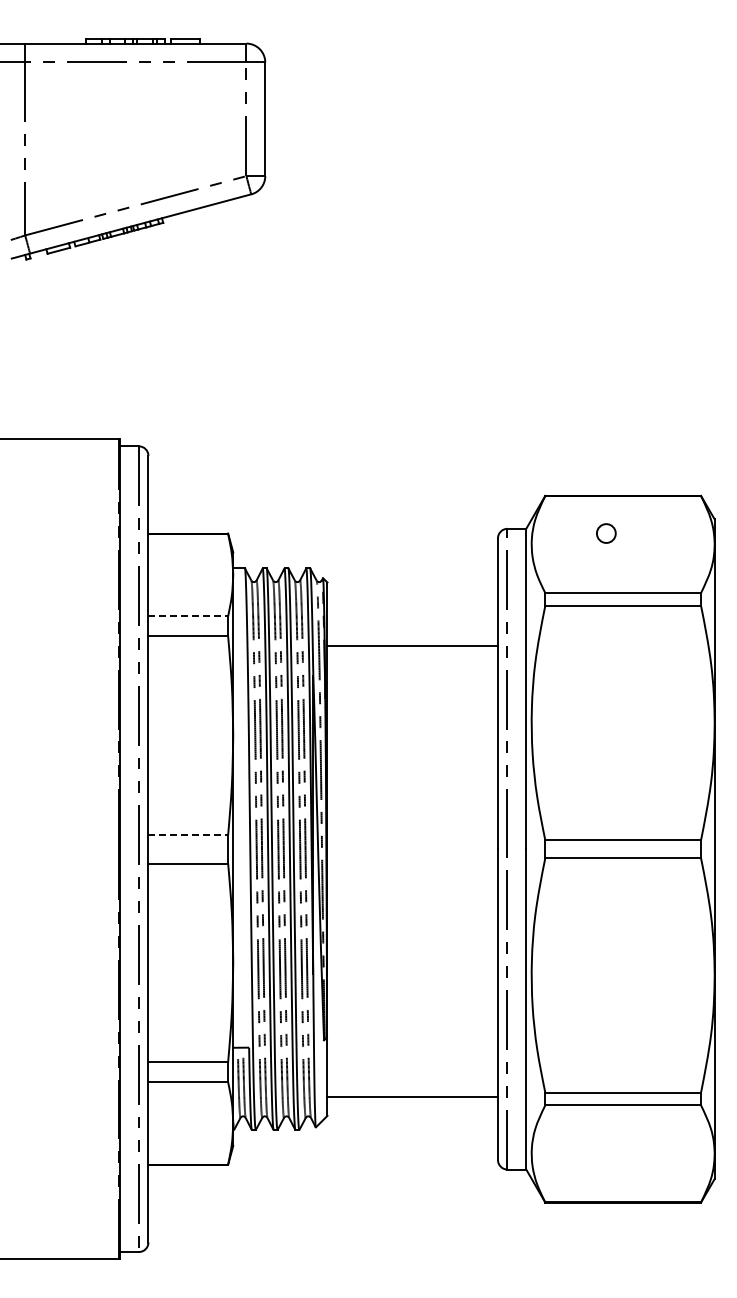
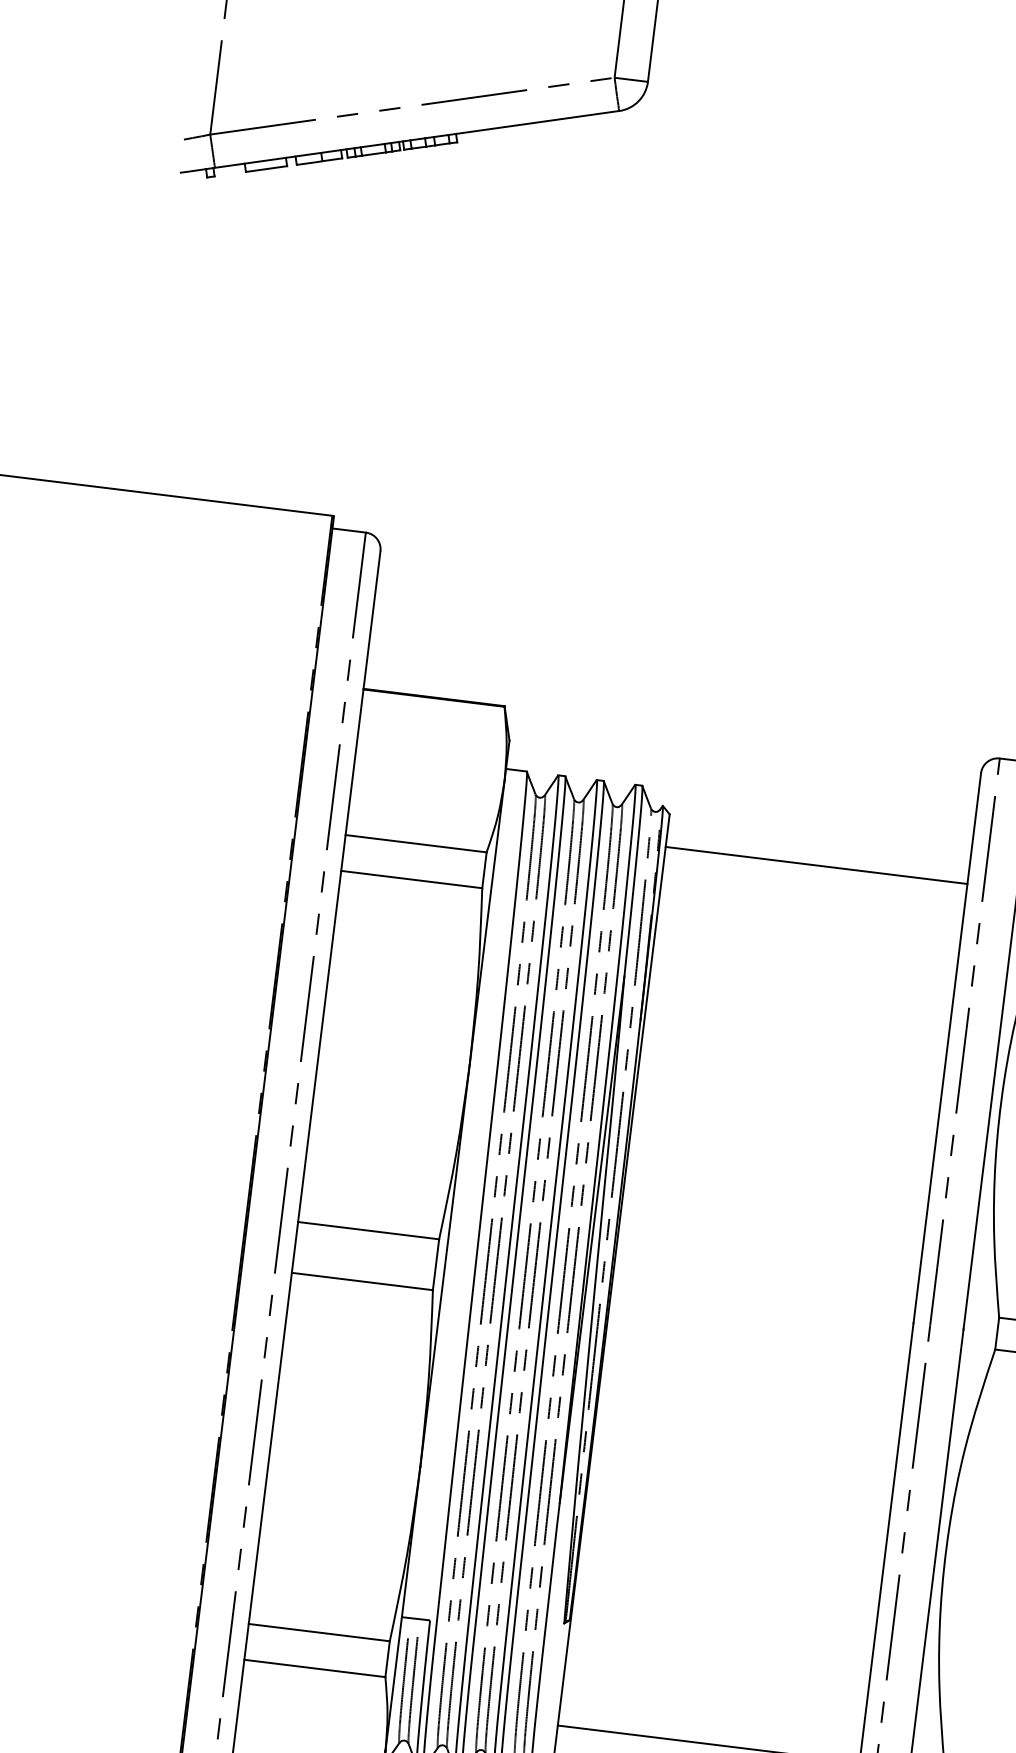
line: (188, 616) -> (416, 844), dashed -> solid
line: (412, 645) -> (816, 864), moved
line: (188, 834) -> (369, 1230), dashed -> solid

